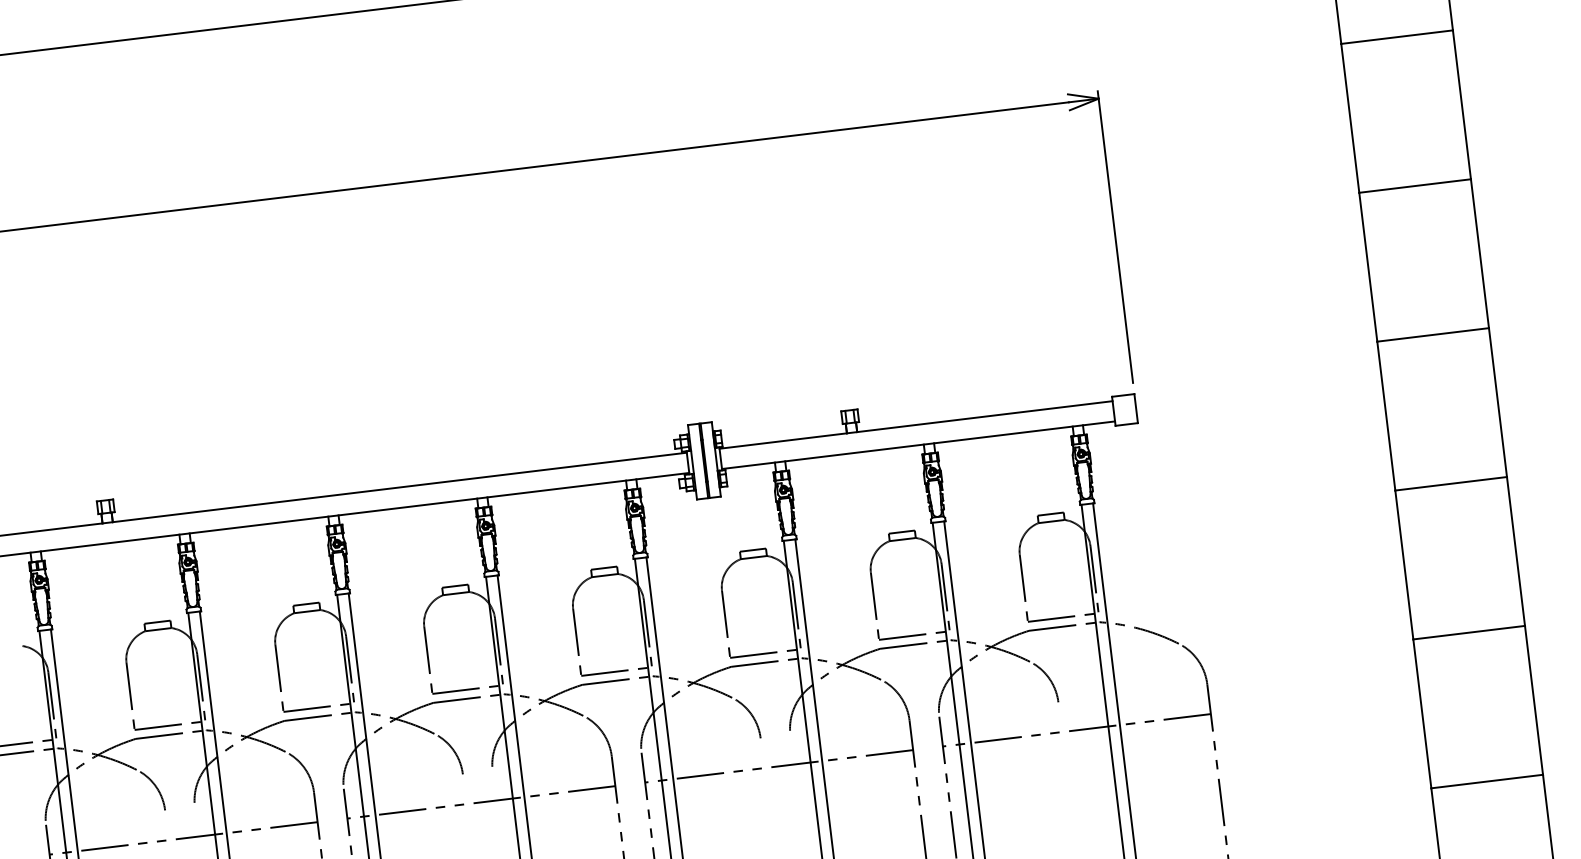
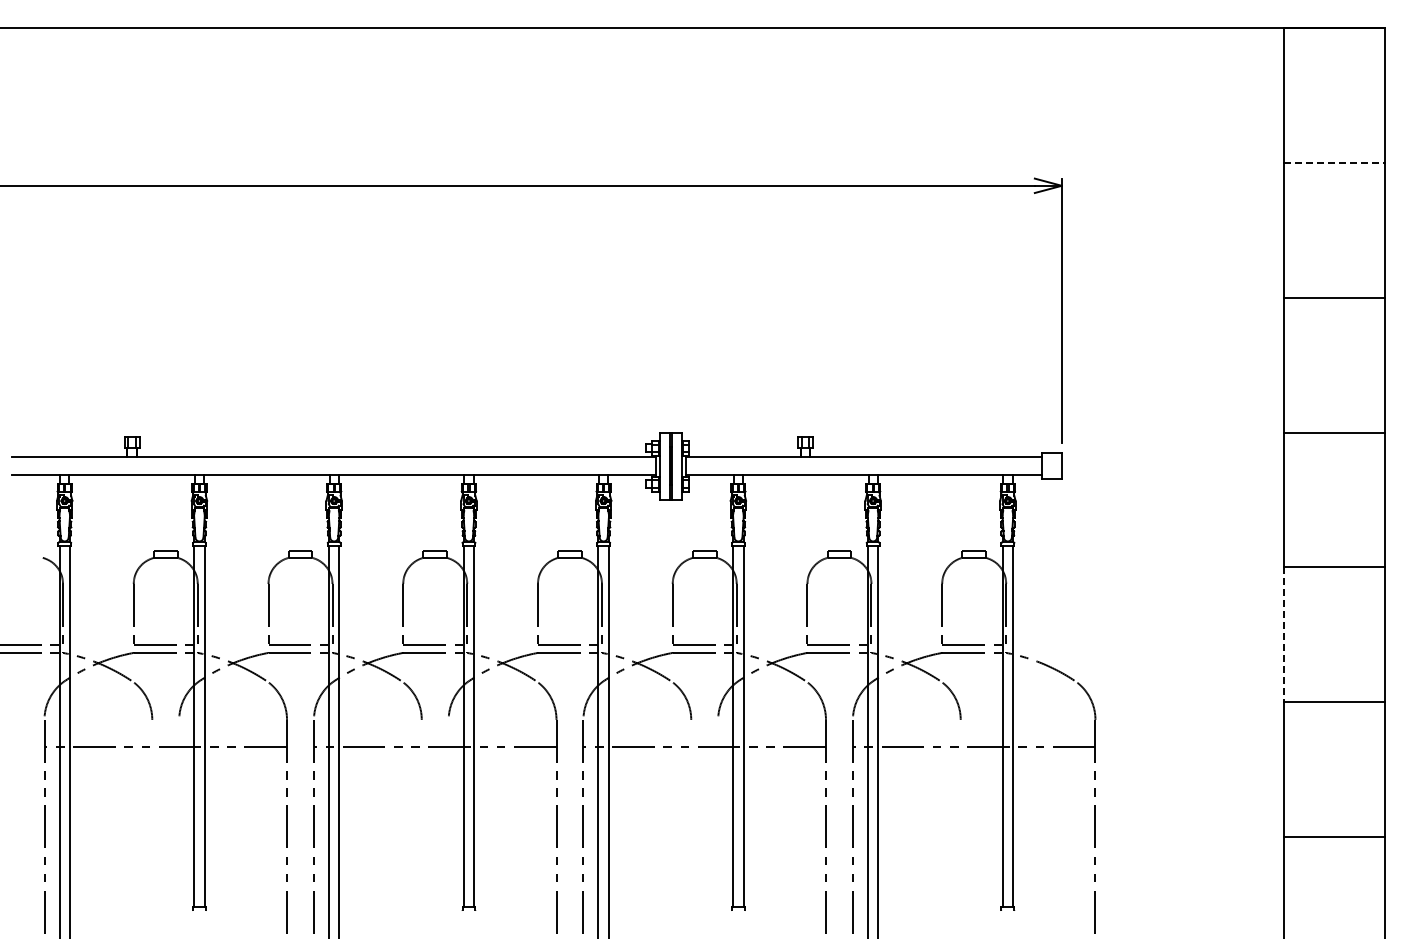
line: (1397, 37) -> (1334, 163), solid -> dashed
line: (1404, 565) -> (1284, 635), solid -> dashed

